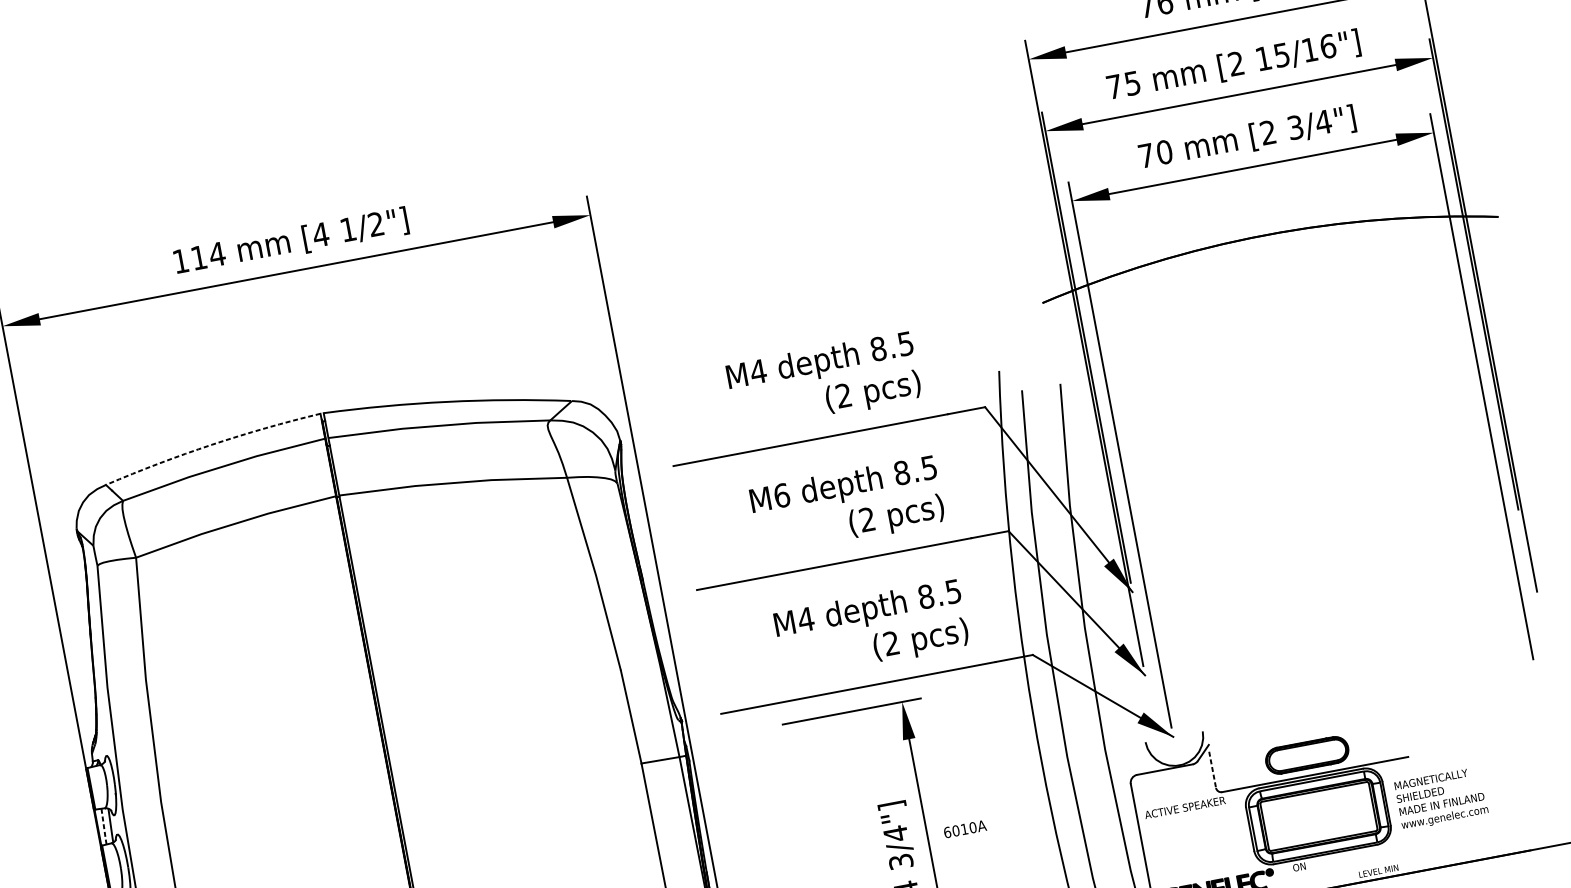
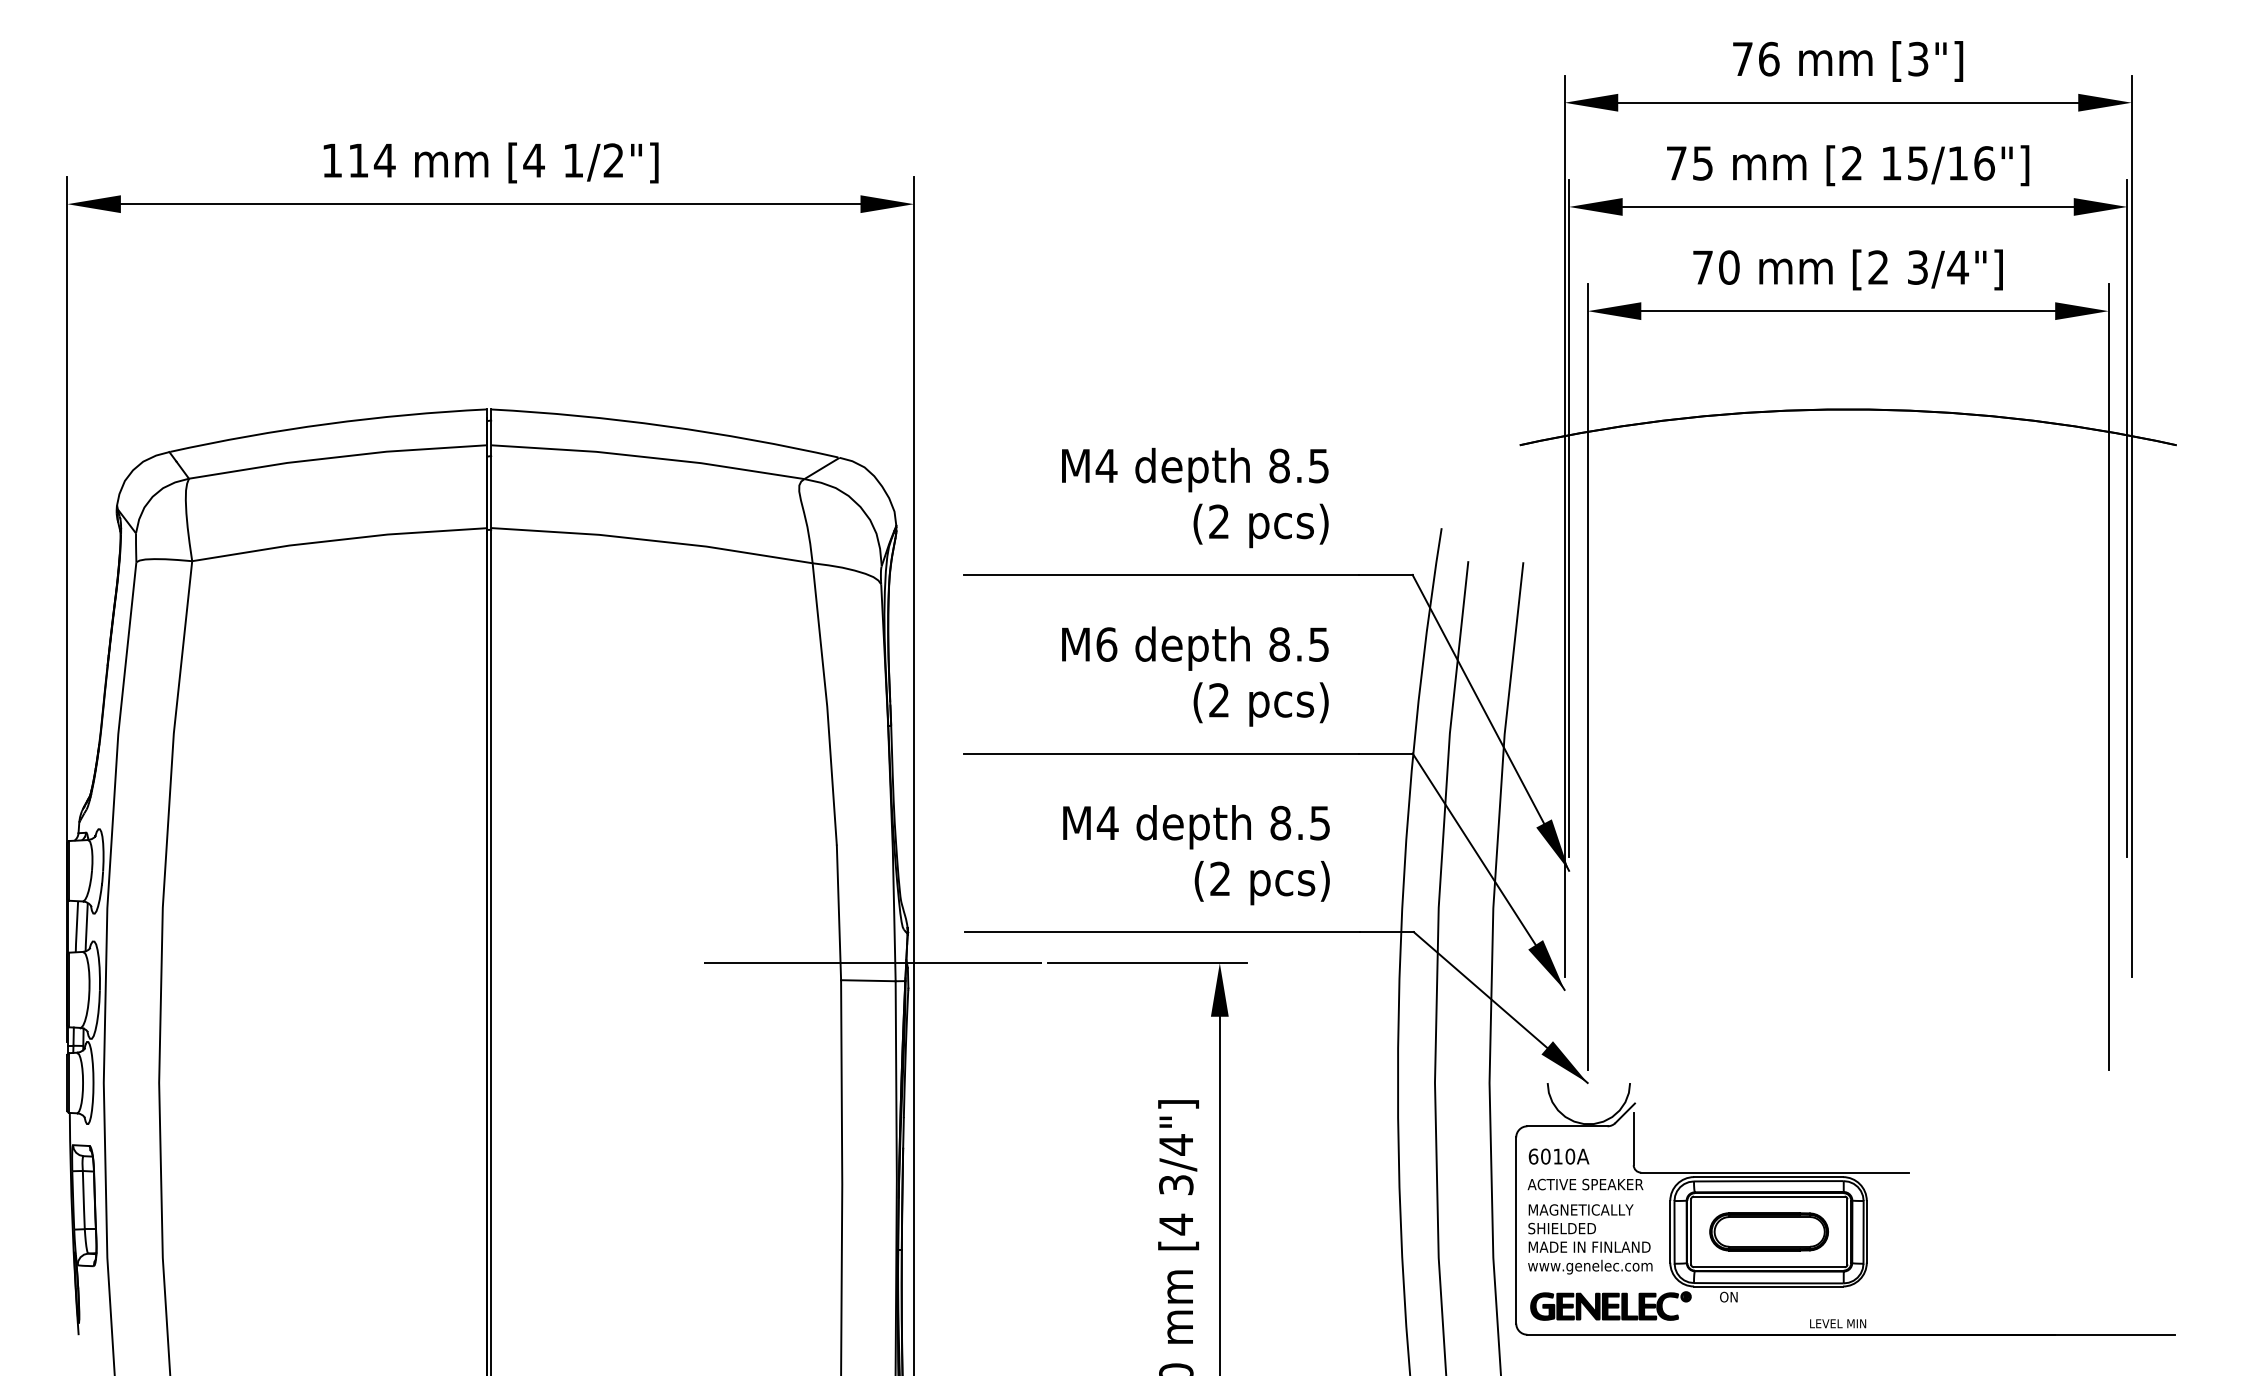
arc: (212, 445) -> (327, 424), dashed -> solid
line: (661, 747) -> (872, 963), added
part: (1306, 755) -> (1768, 1231), moved
line: (1212, 770) -> (1633, 1139), dashed -> solid
text: (1441, 798) -> (1590, 1239), moved
line: (103, 827) -> (76, 927), dashed -> solid
text: (964, 829) -> (1558, 1156), moved

